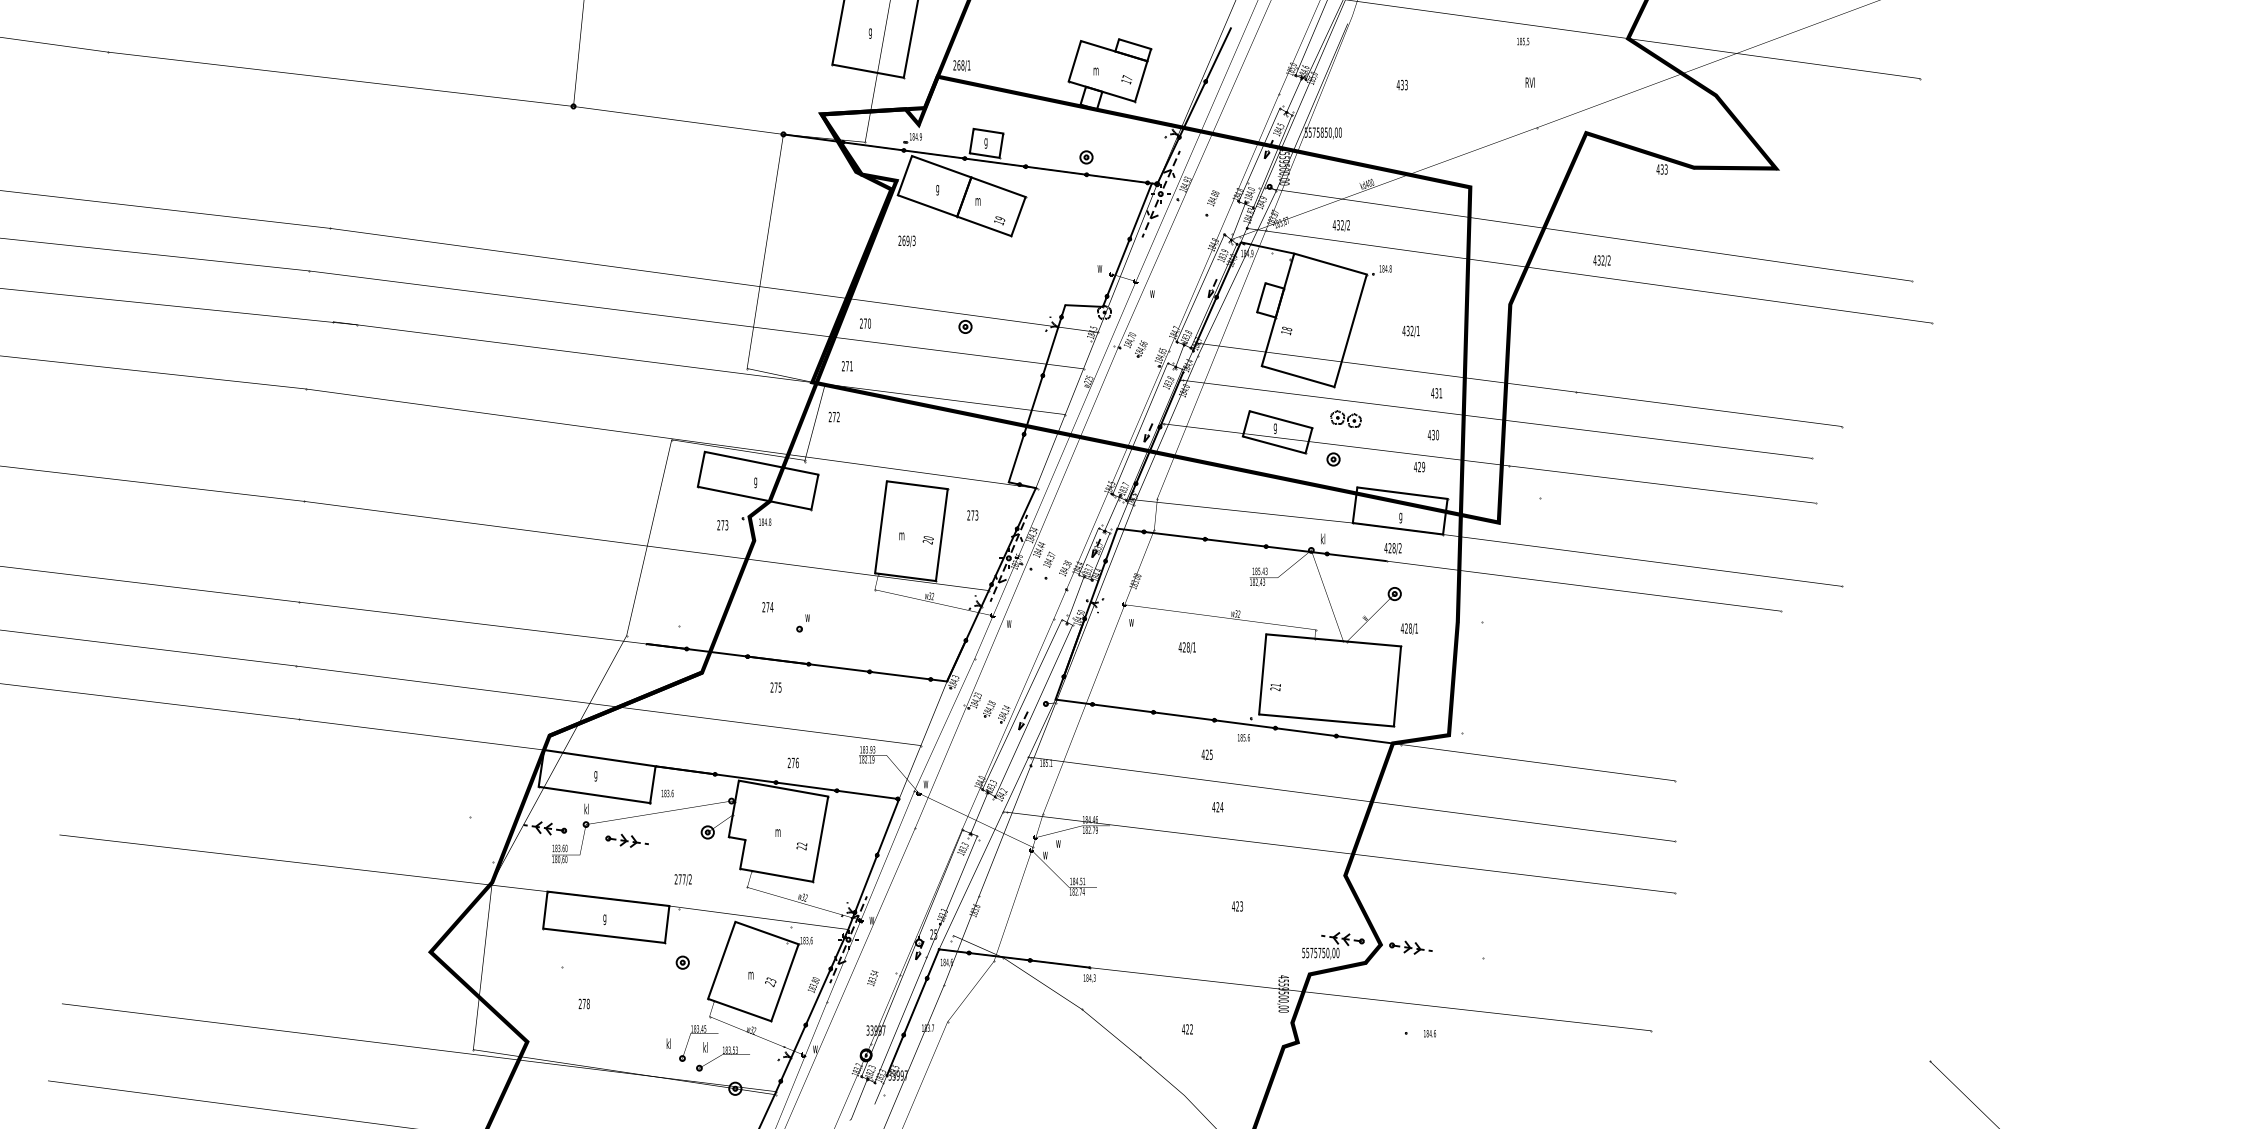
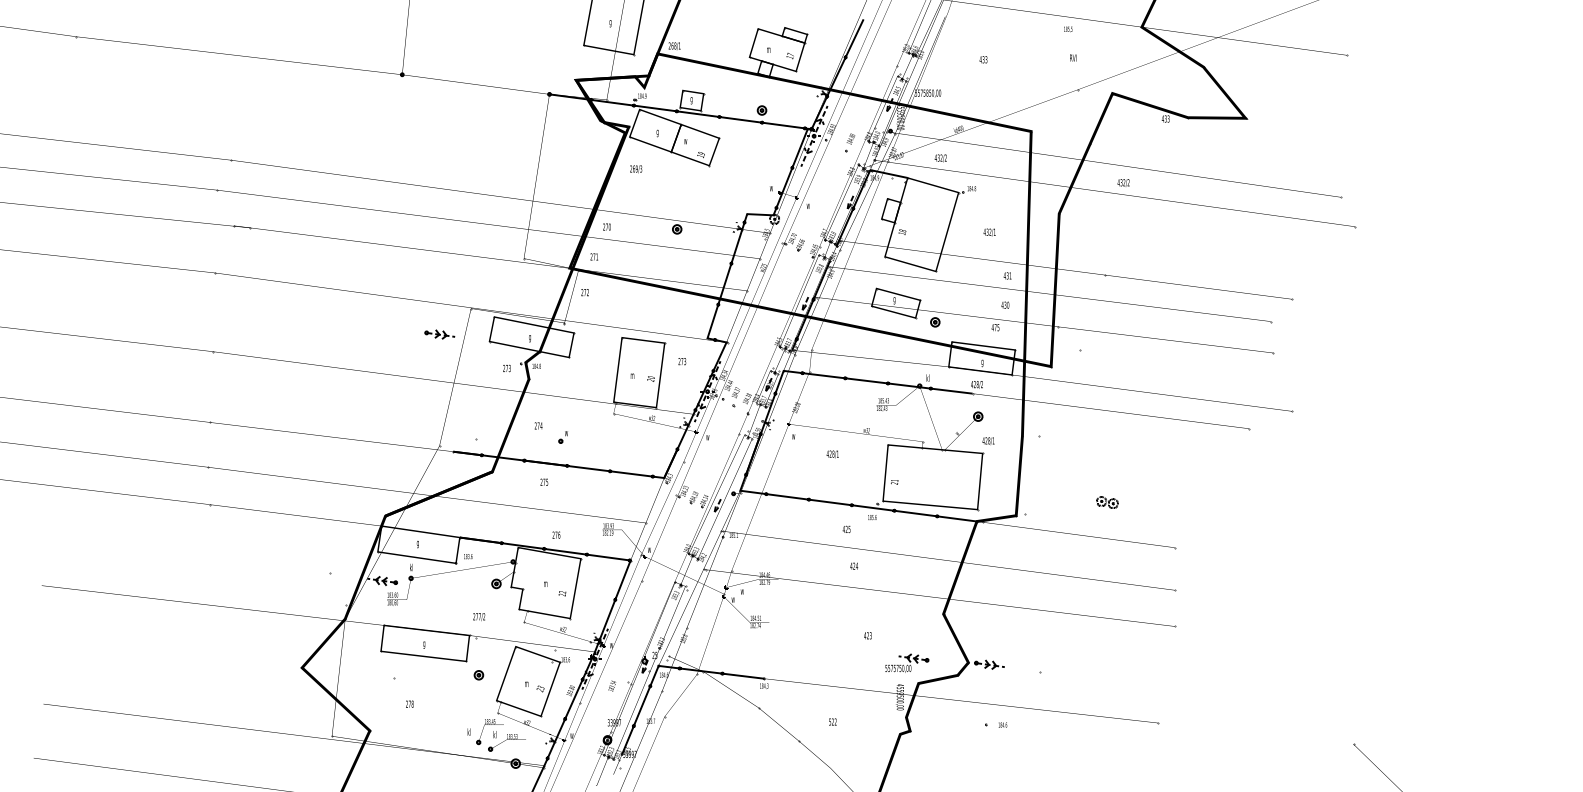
text: (977, 201) -> (685, 141), m -> w
part: (1345, 418) -> (1107, 501), moved
text: (1421, 466) -> (996, 327), 429 -> 475
part: (626, 840) -> (439, 334), moved
part: (1333, 945) -> (907, 663), moved
text: (1183, 1029) -> (830, 722), 422 -> 522

